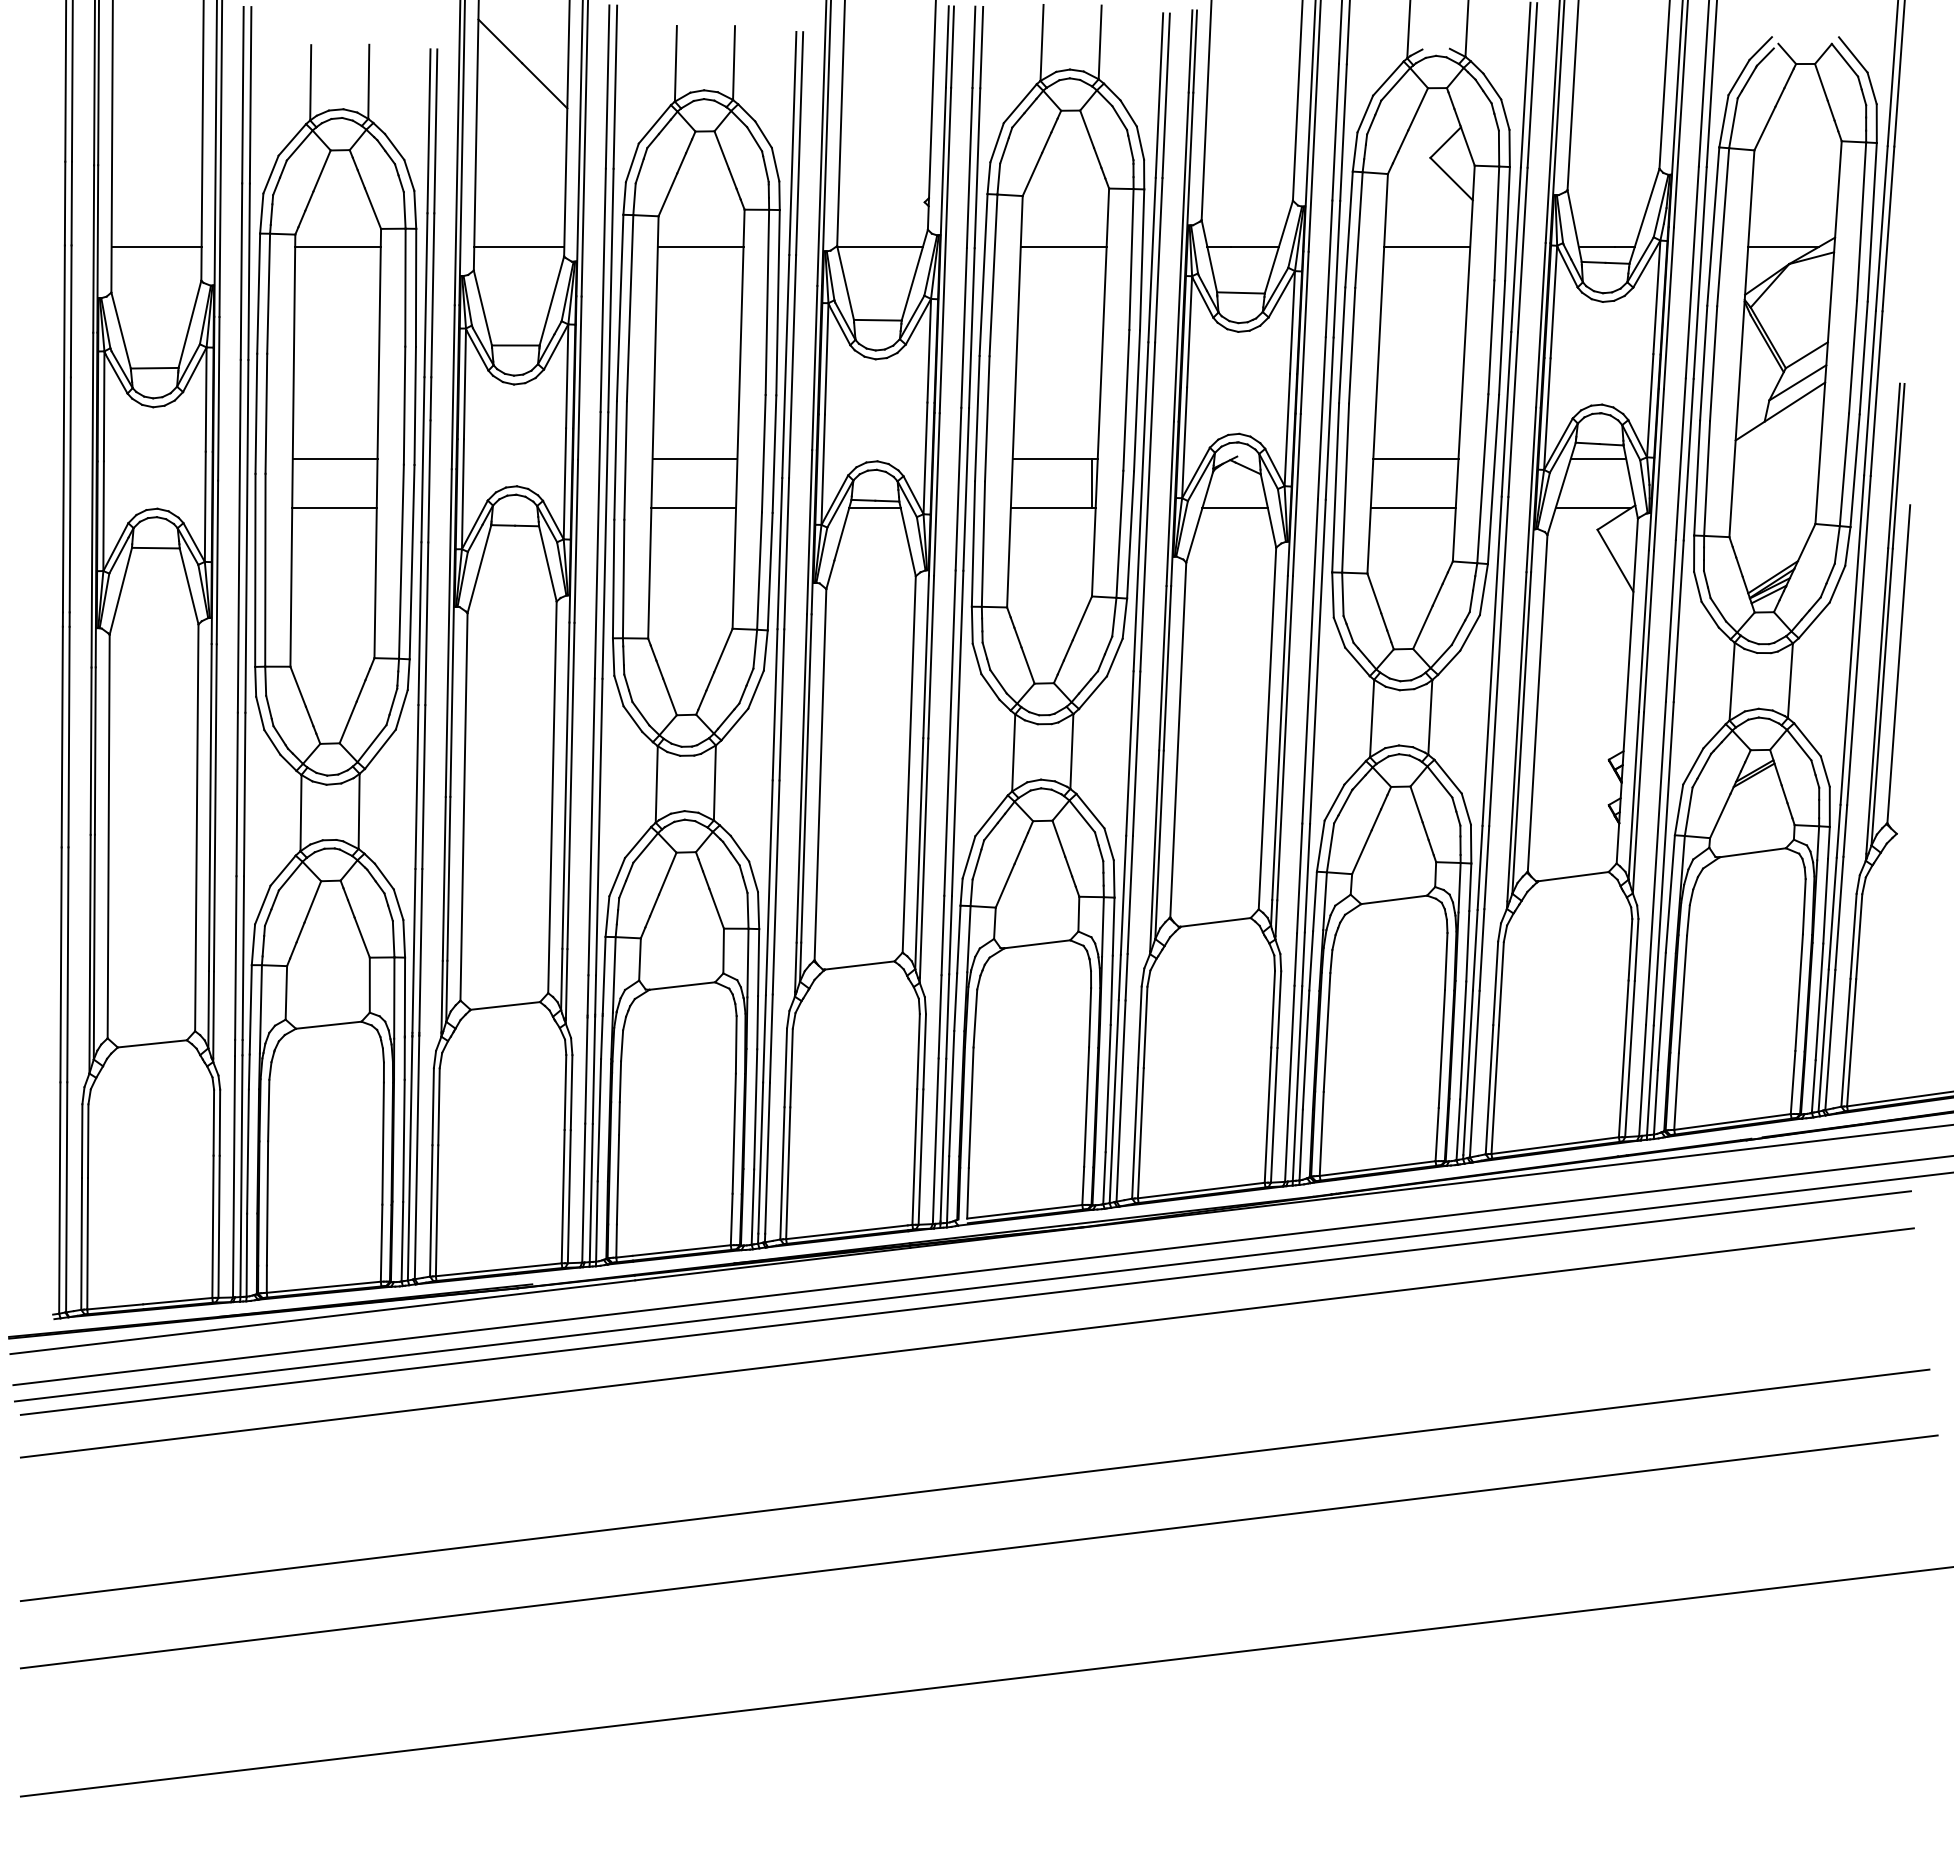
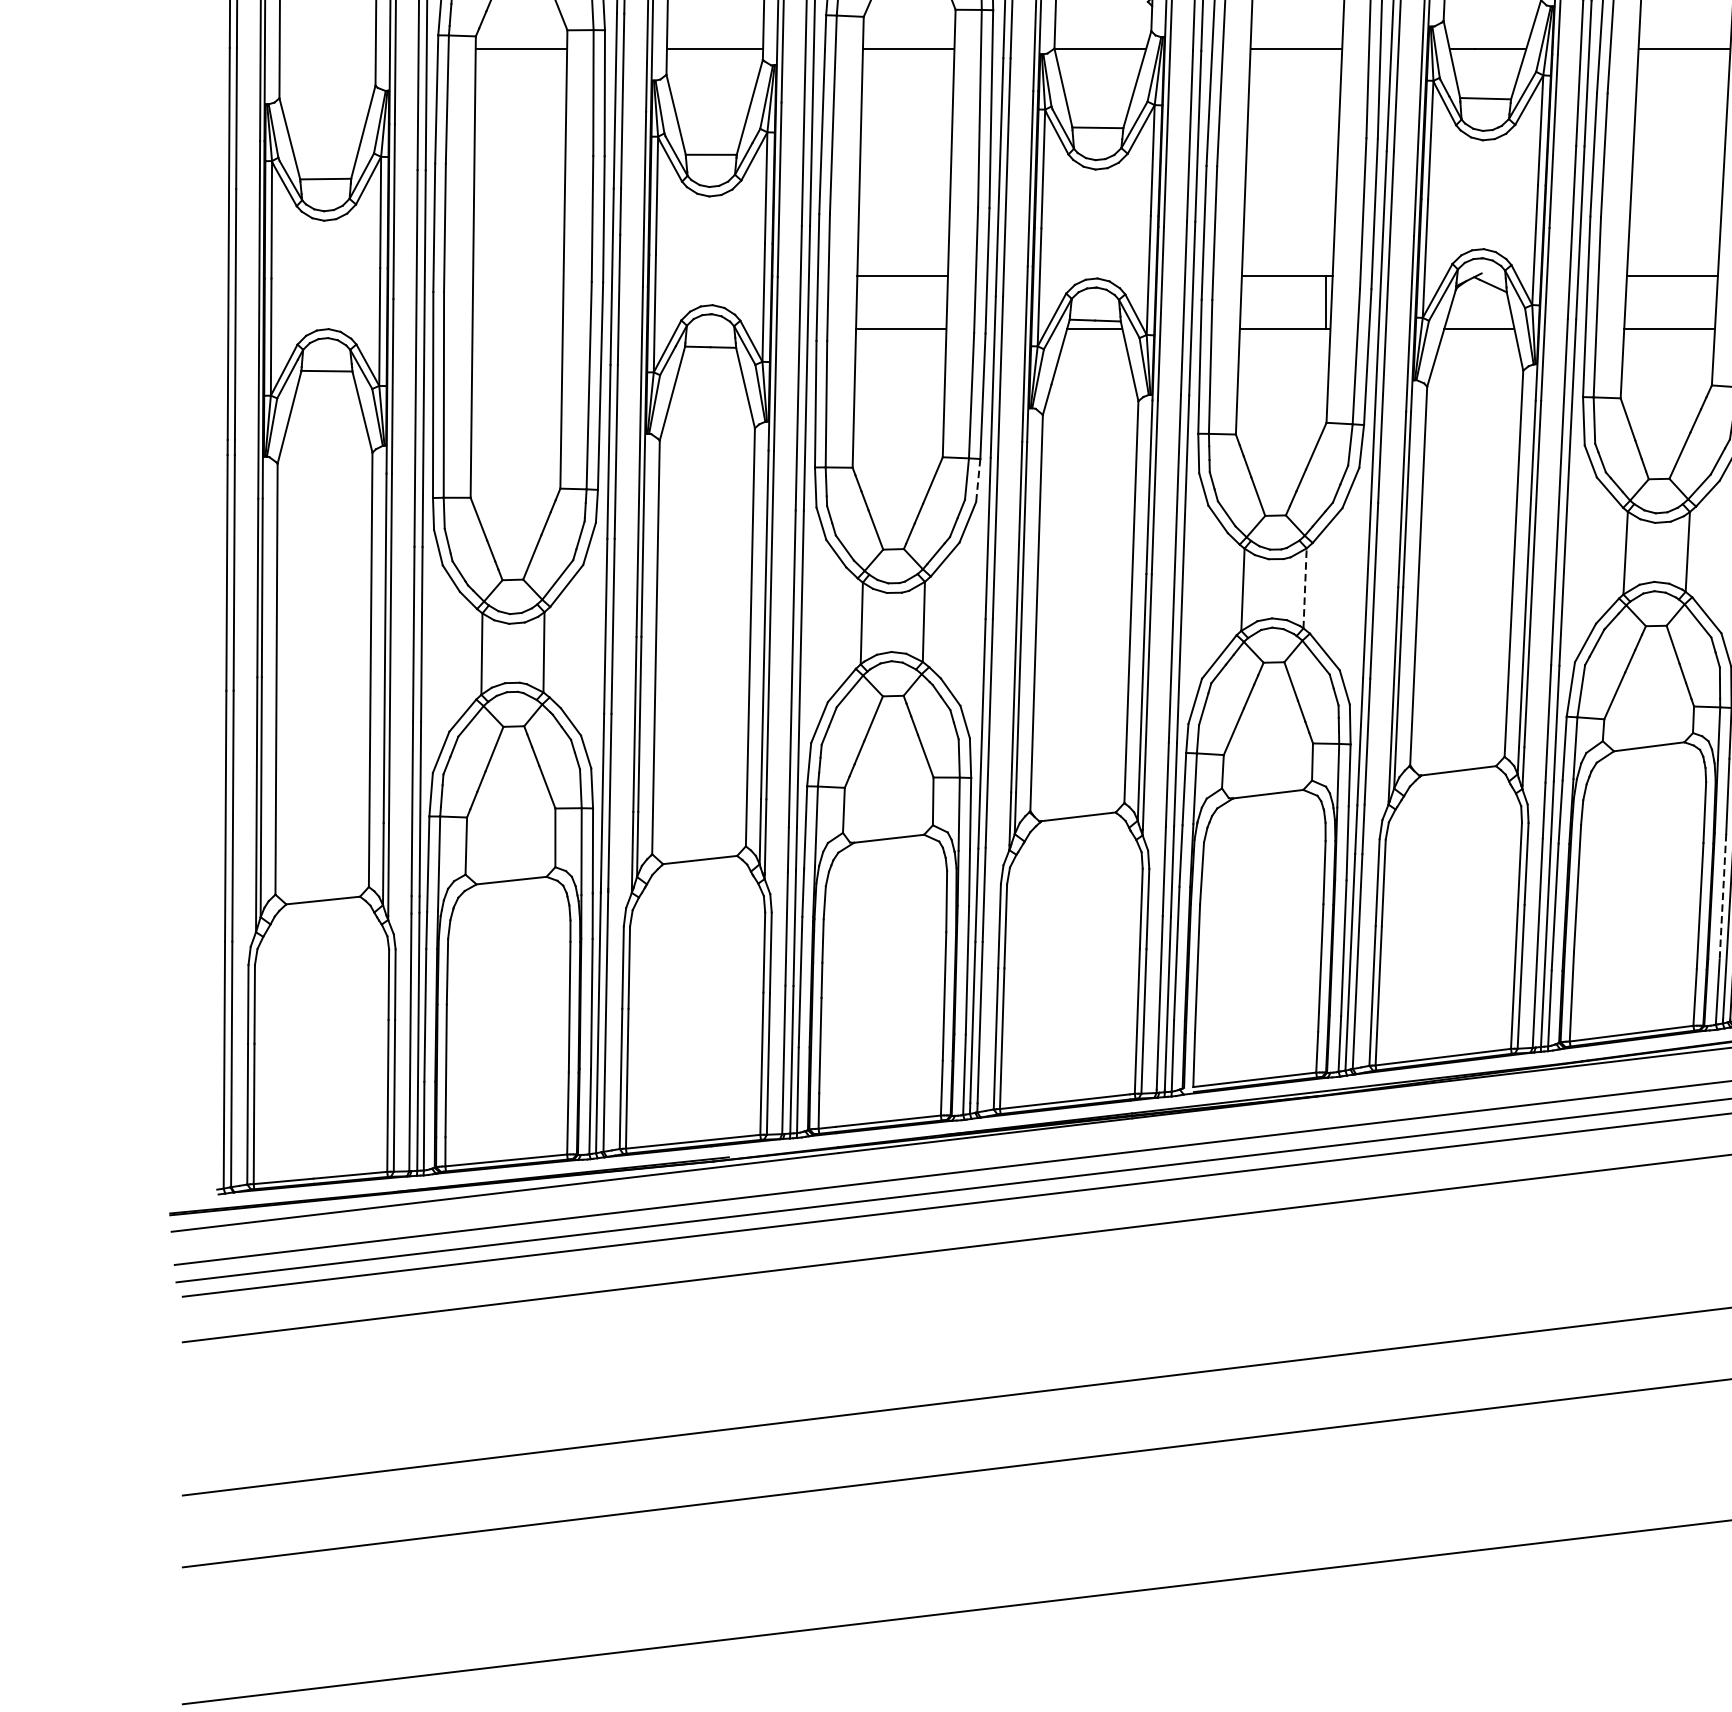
line: (156, 246) -> (327, 49), removed
line: (334, 459) -> (517, 276), removed
line: (334, 508) -> (517, 328), removed
line: (765, 651) -> (977, 481), solid -> dashed
line: (1071, 751) -> (1304, 588), solid -> dashed
line: (1463, 1041) -> (1723, 897), solid -> dashed

